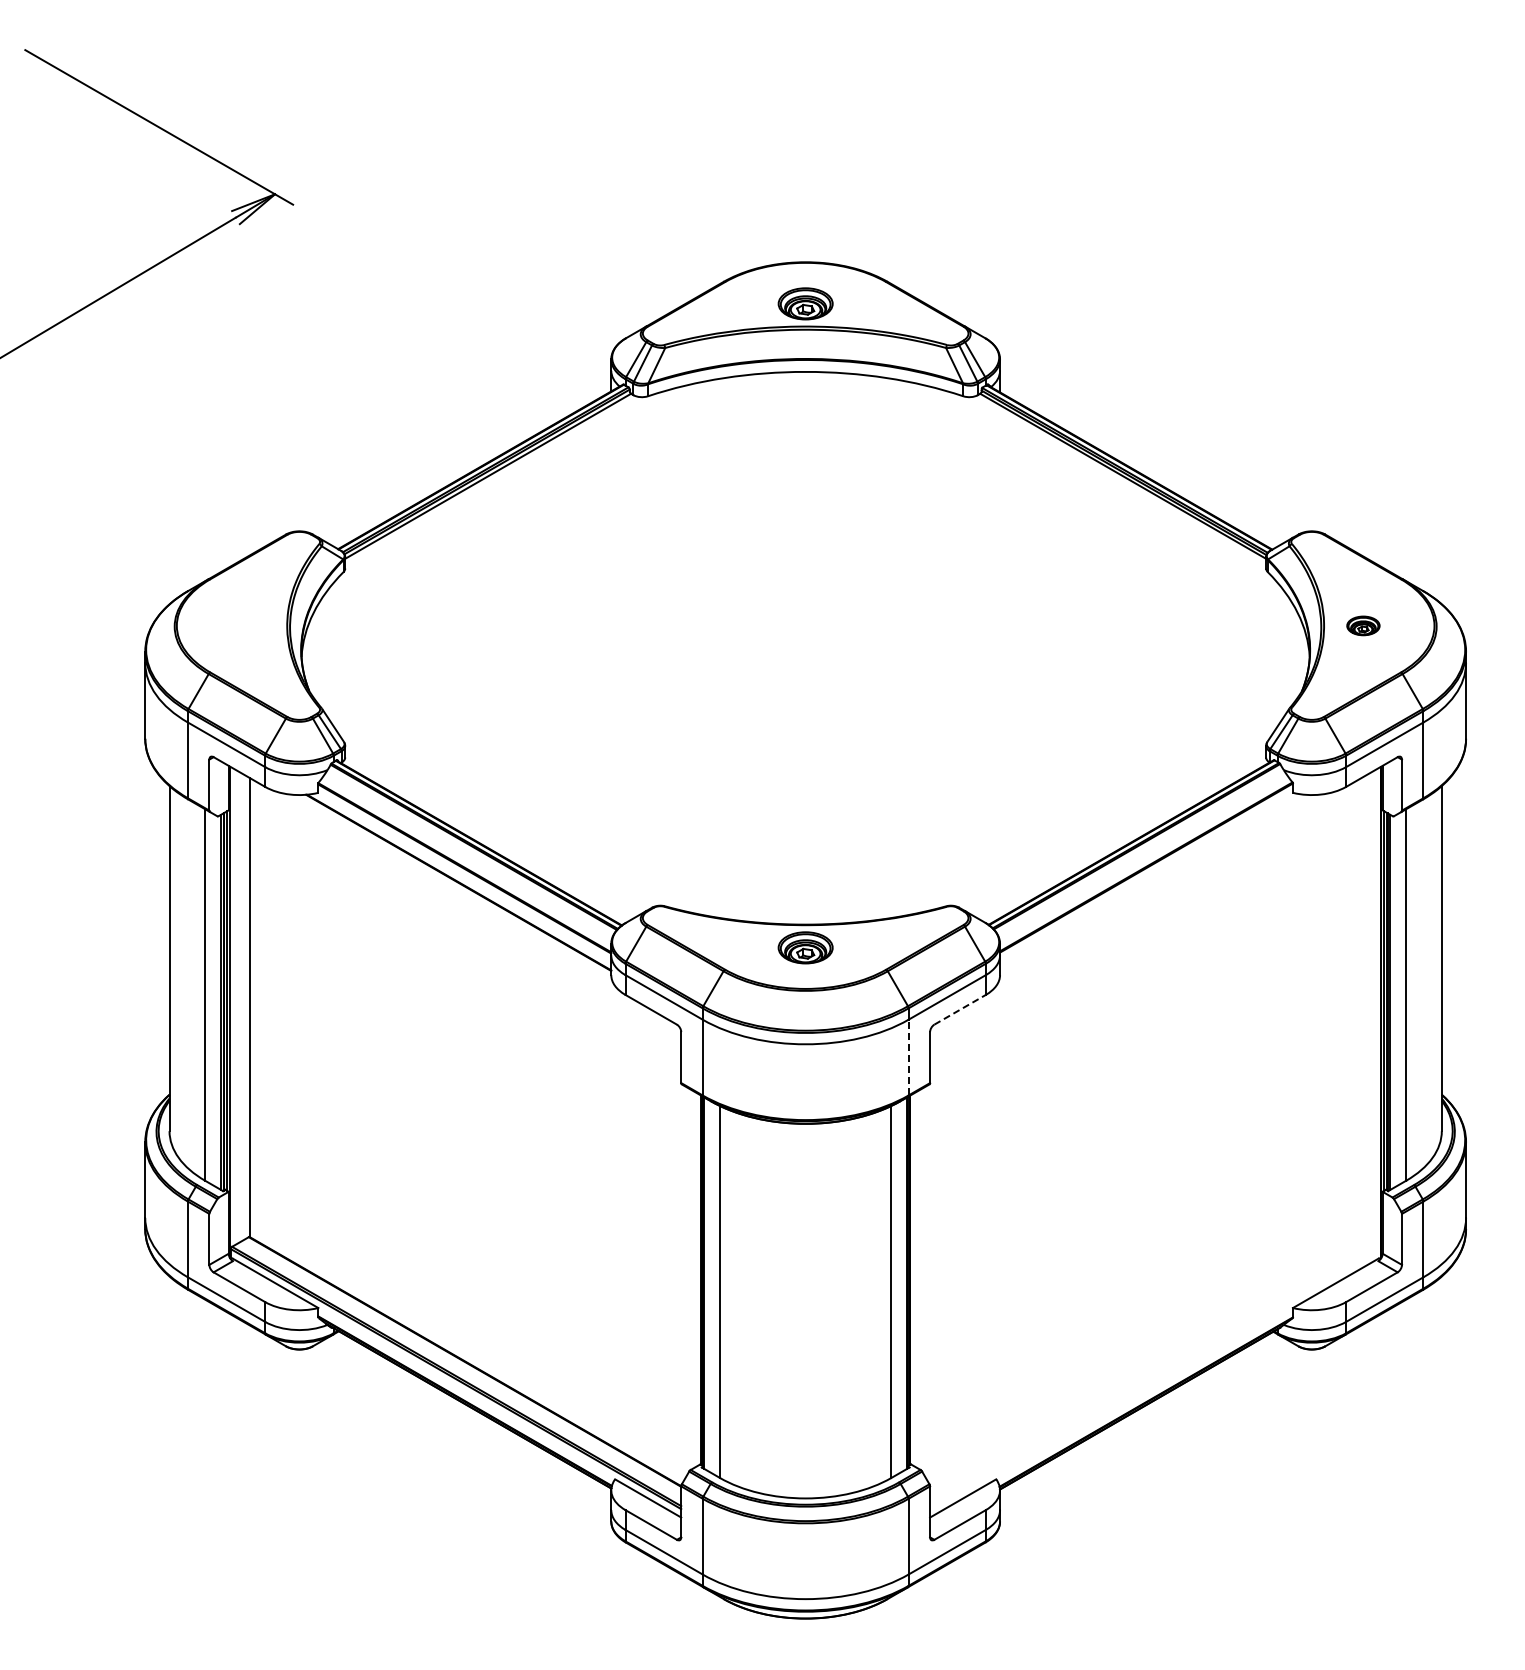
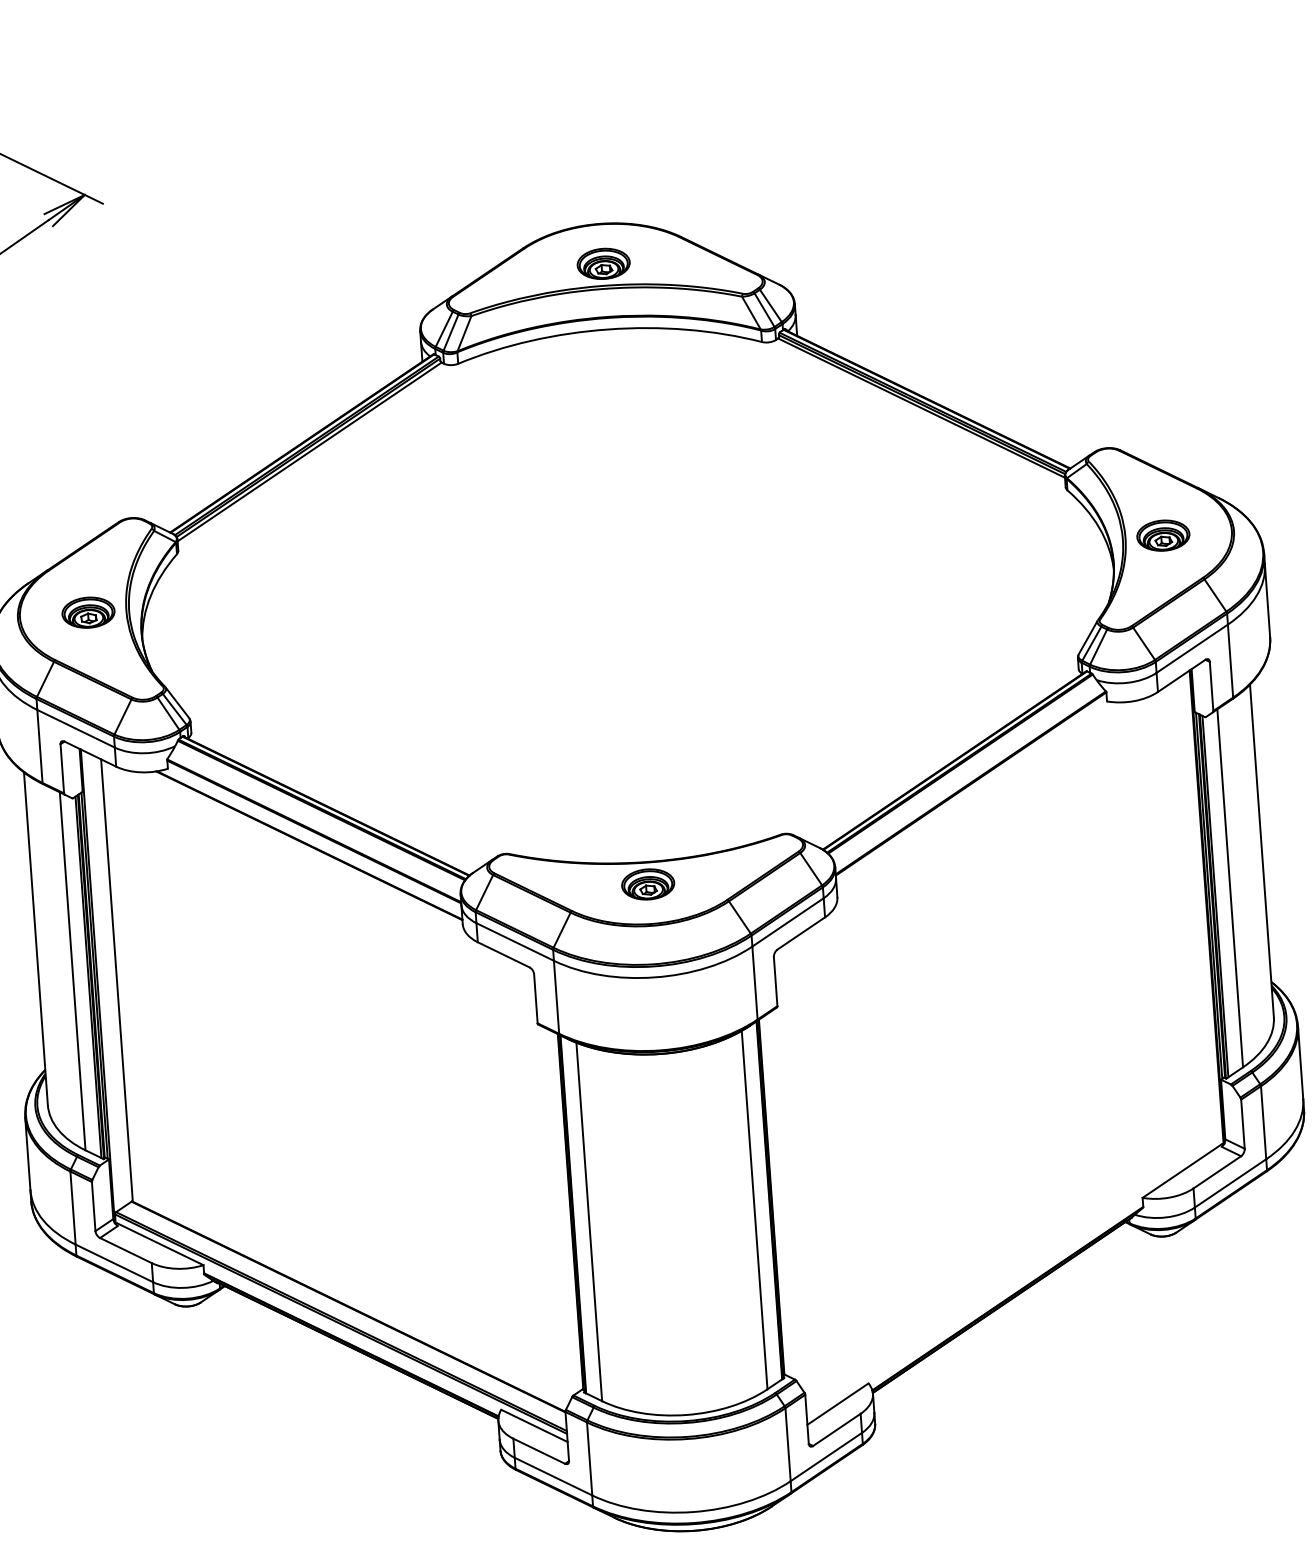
part: (247, 625) -> (88, 612), added
part: (1363, 625) -> (1163, 535), size x1.67
line: (960, 1009) -> (801, 933), dashed -> solid
line: (908, 1057) -> (754, 983), dashed -> solid

